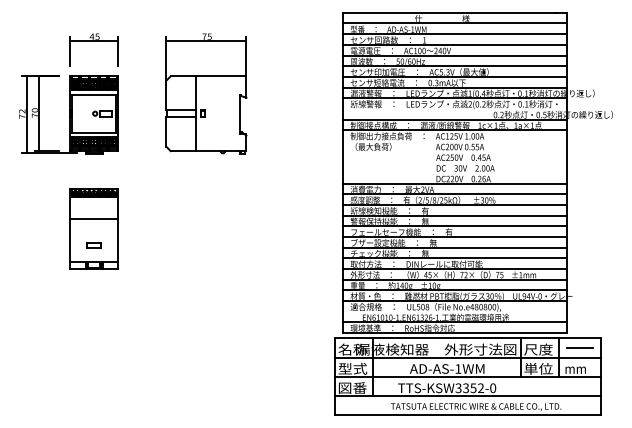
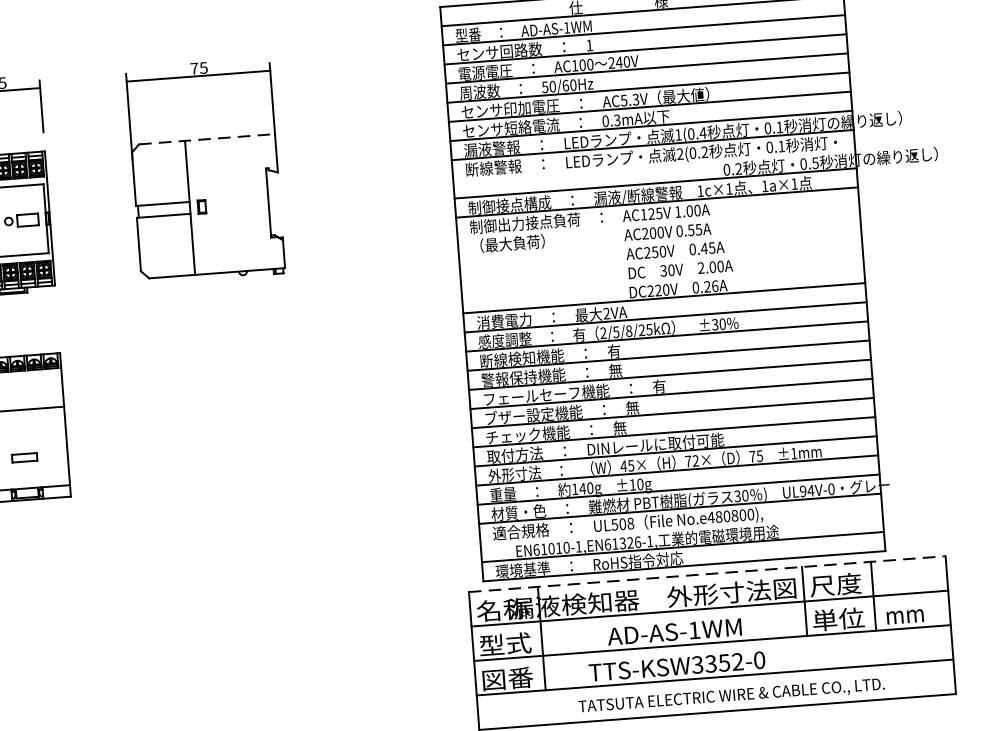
line: (208, 76) -> (206, 139), solid -> dashed
line: (467, 338) -> (706, 574), solid -> dashed
line: (579, 347) -> (909, 575), removed

